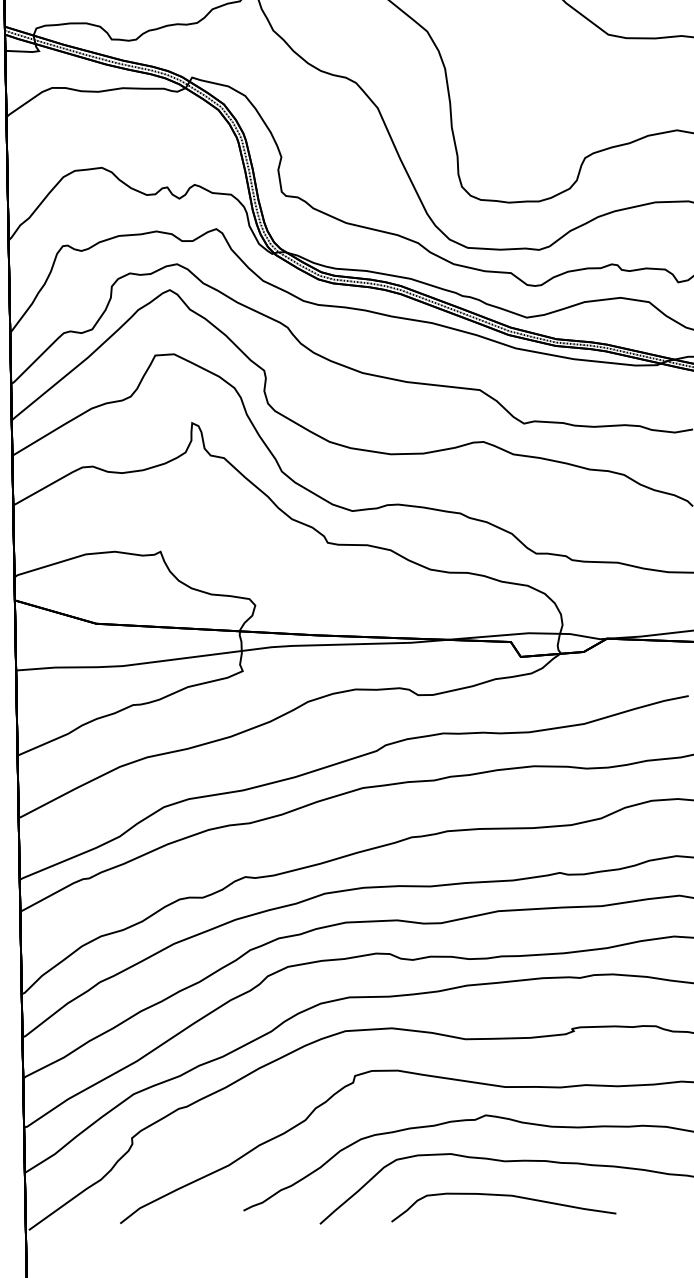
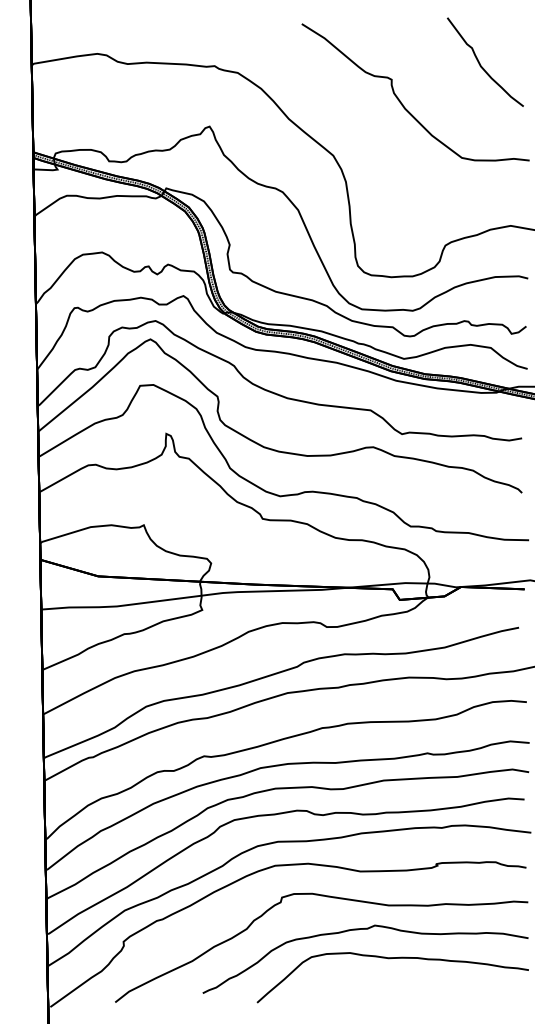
part: (503, 1196) -> (387, 983), removed

